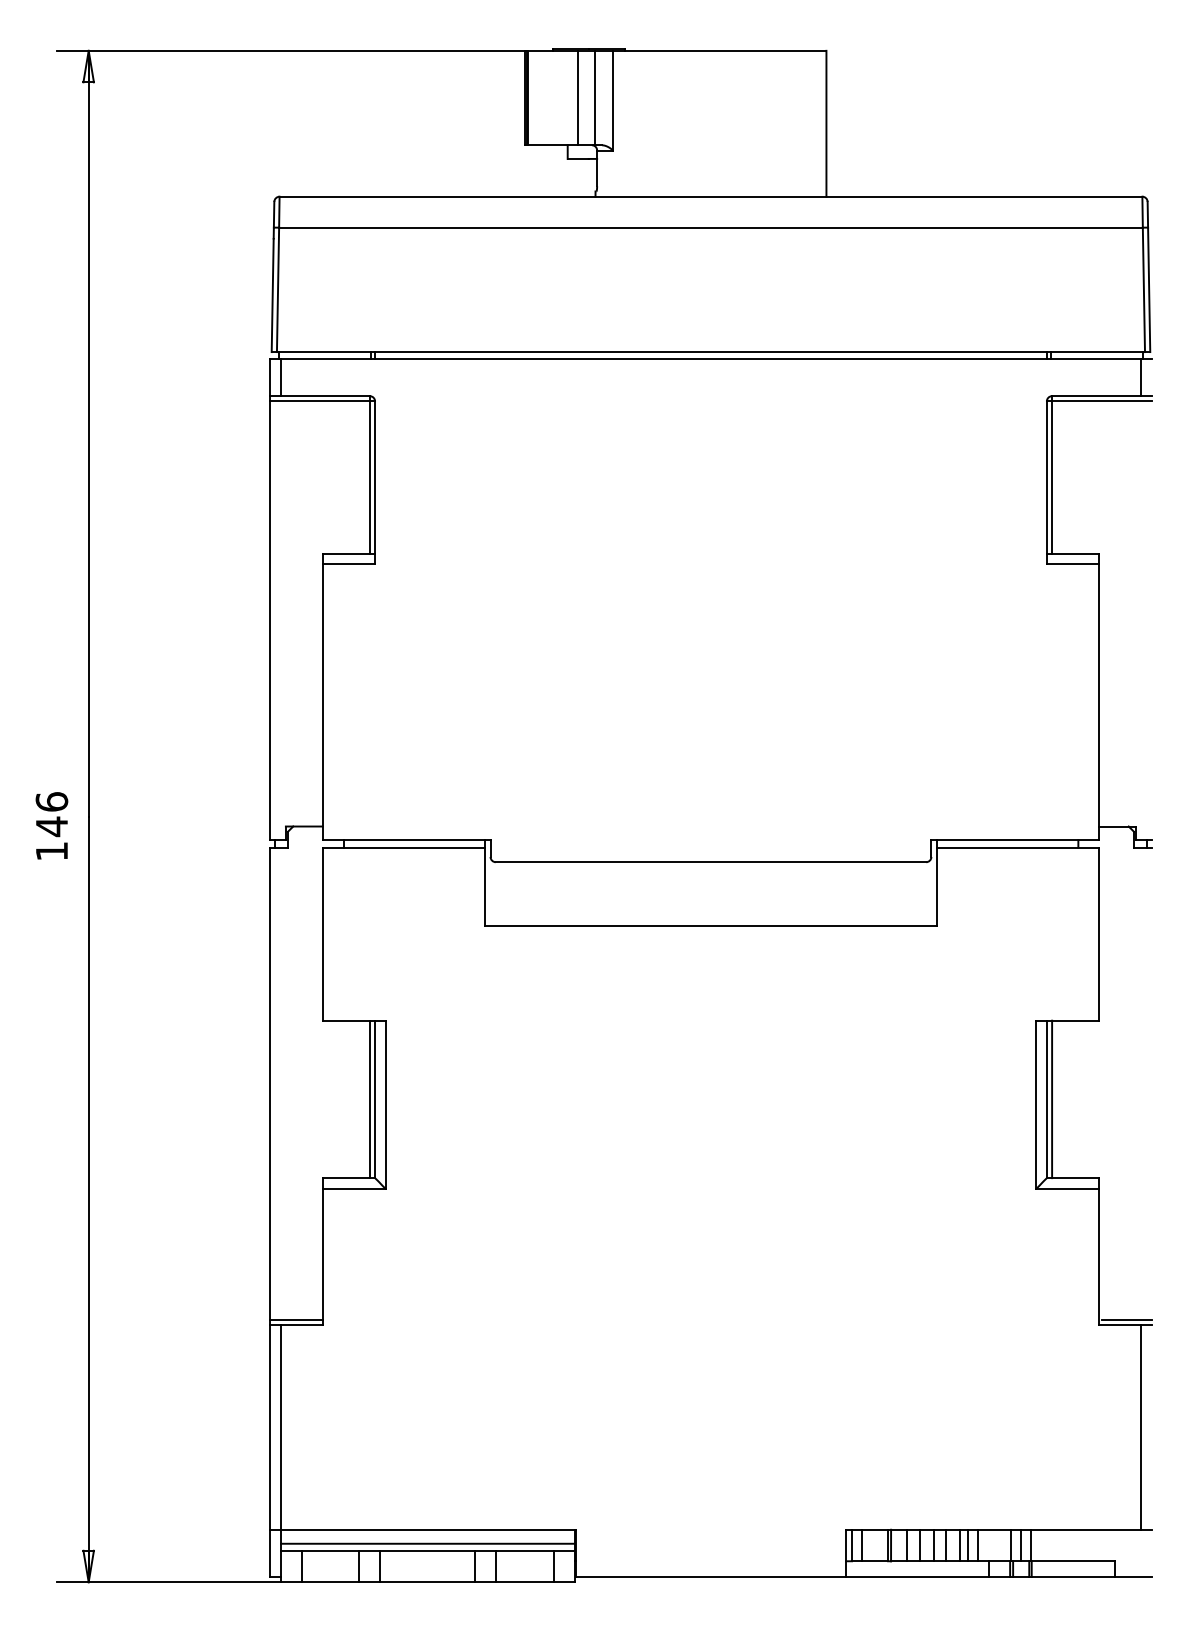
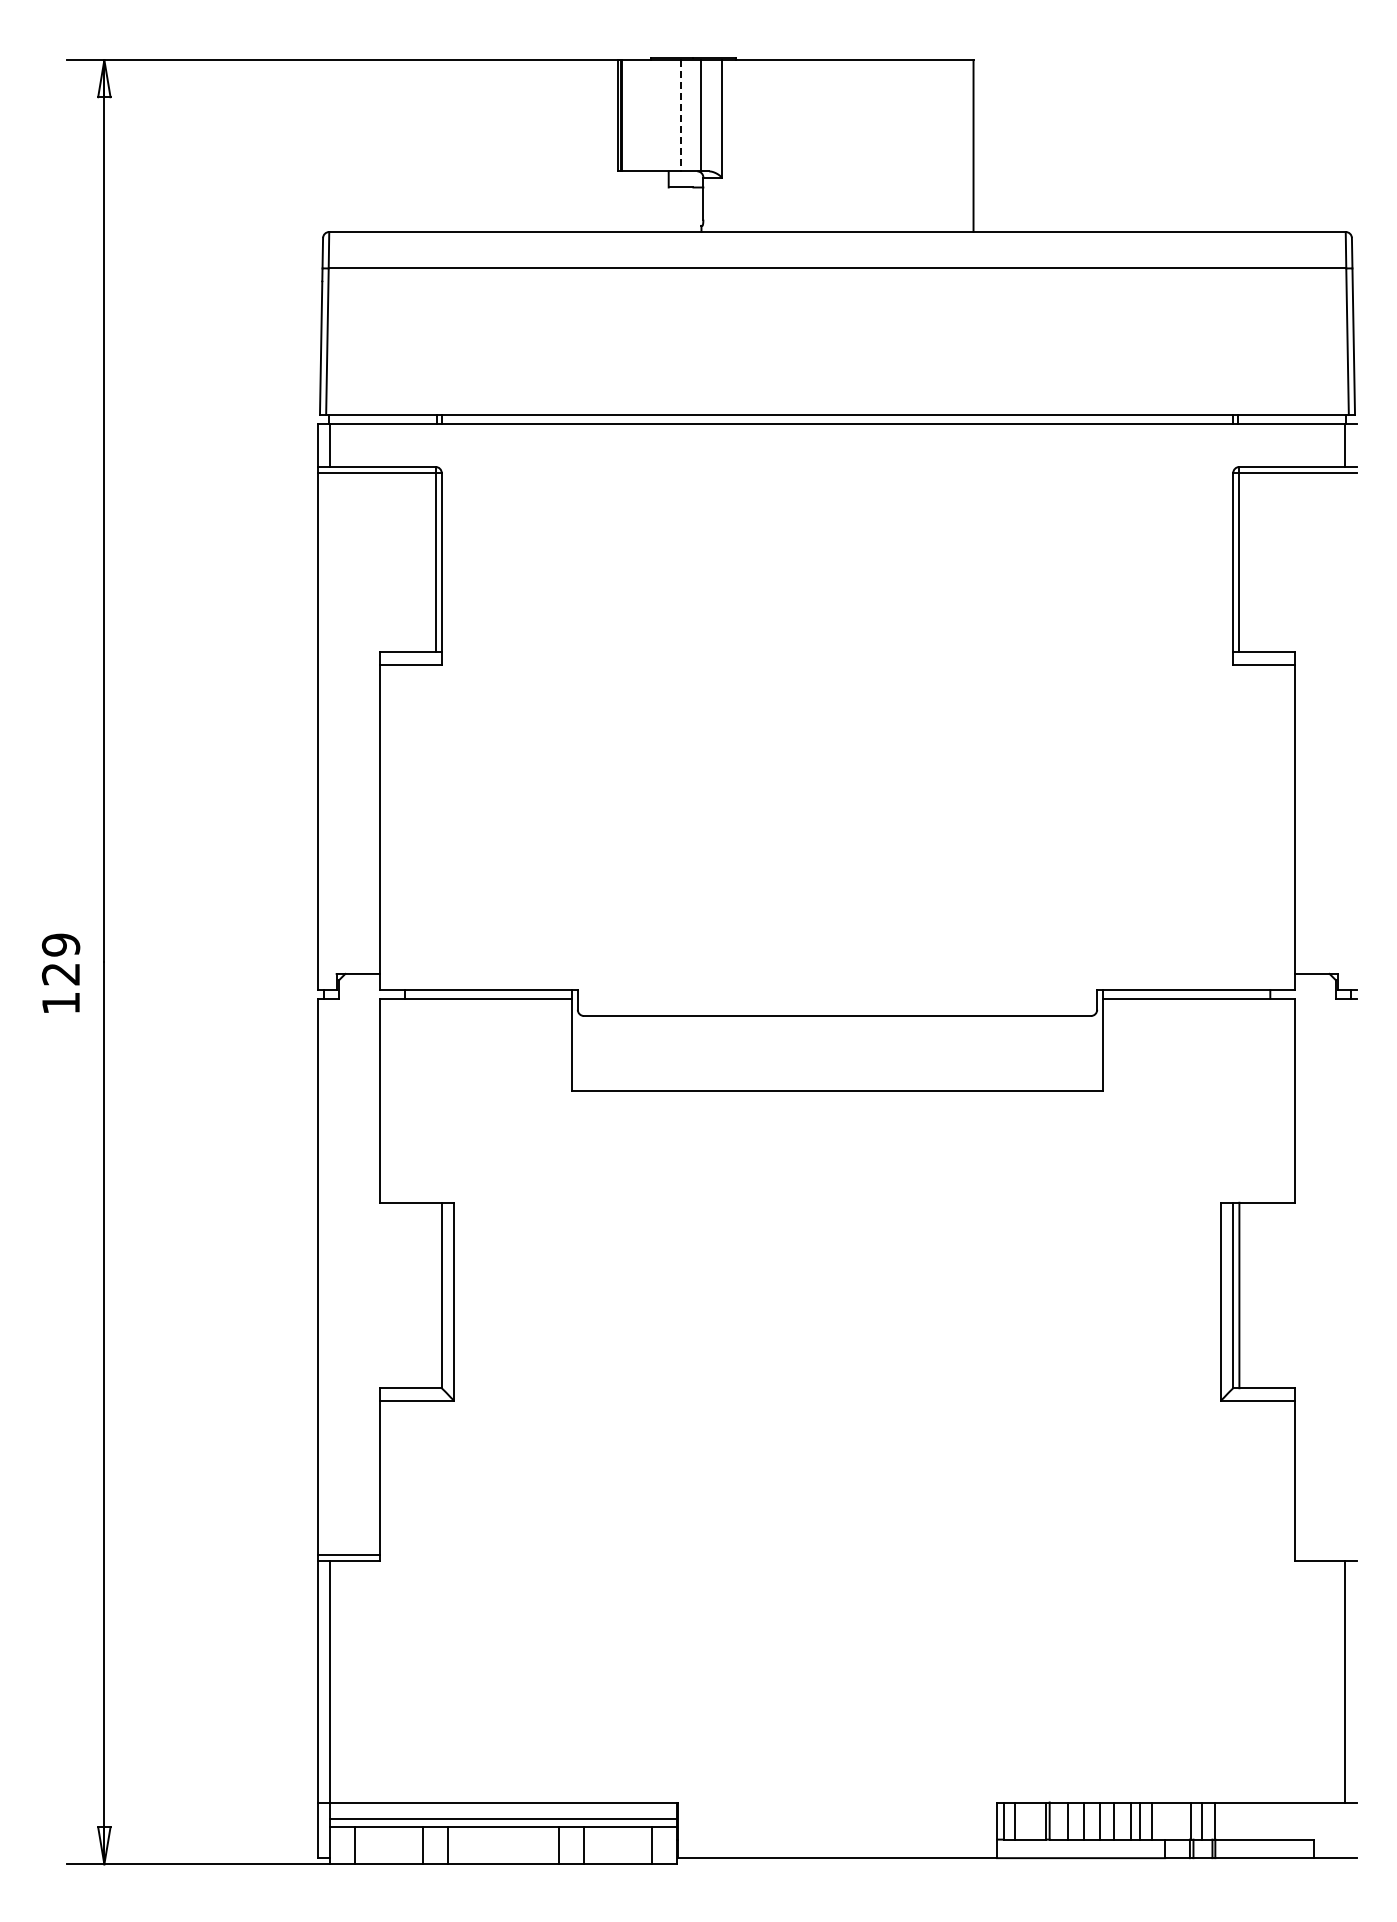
line: (578, 97) -> (681, 115), solid -> dashed
text: (51, 814) -> (60, 959), 146 -> 129
line: (369, 1099) -> (435, 1295), removed
line: (1126, 1320) -> (1327, 1555), removed

